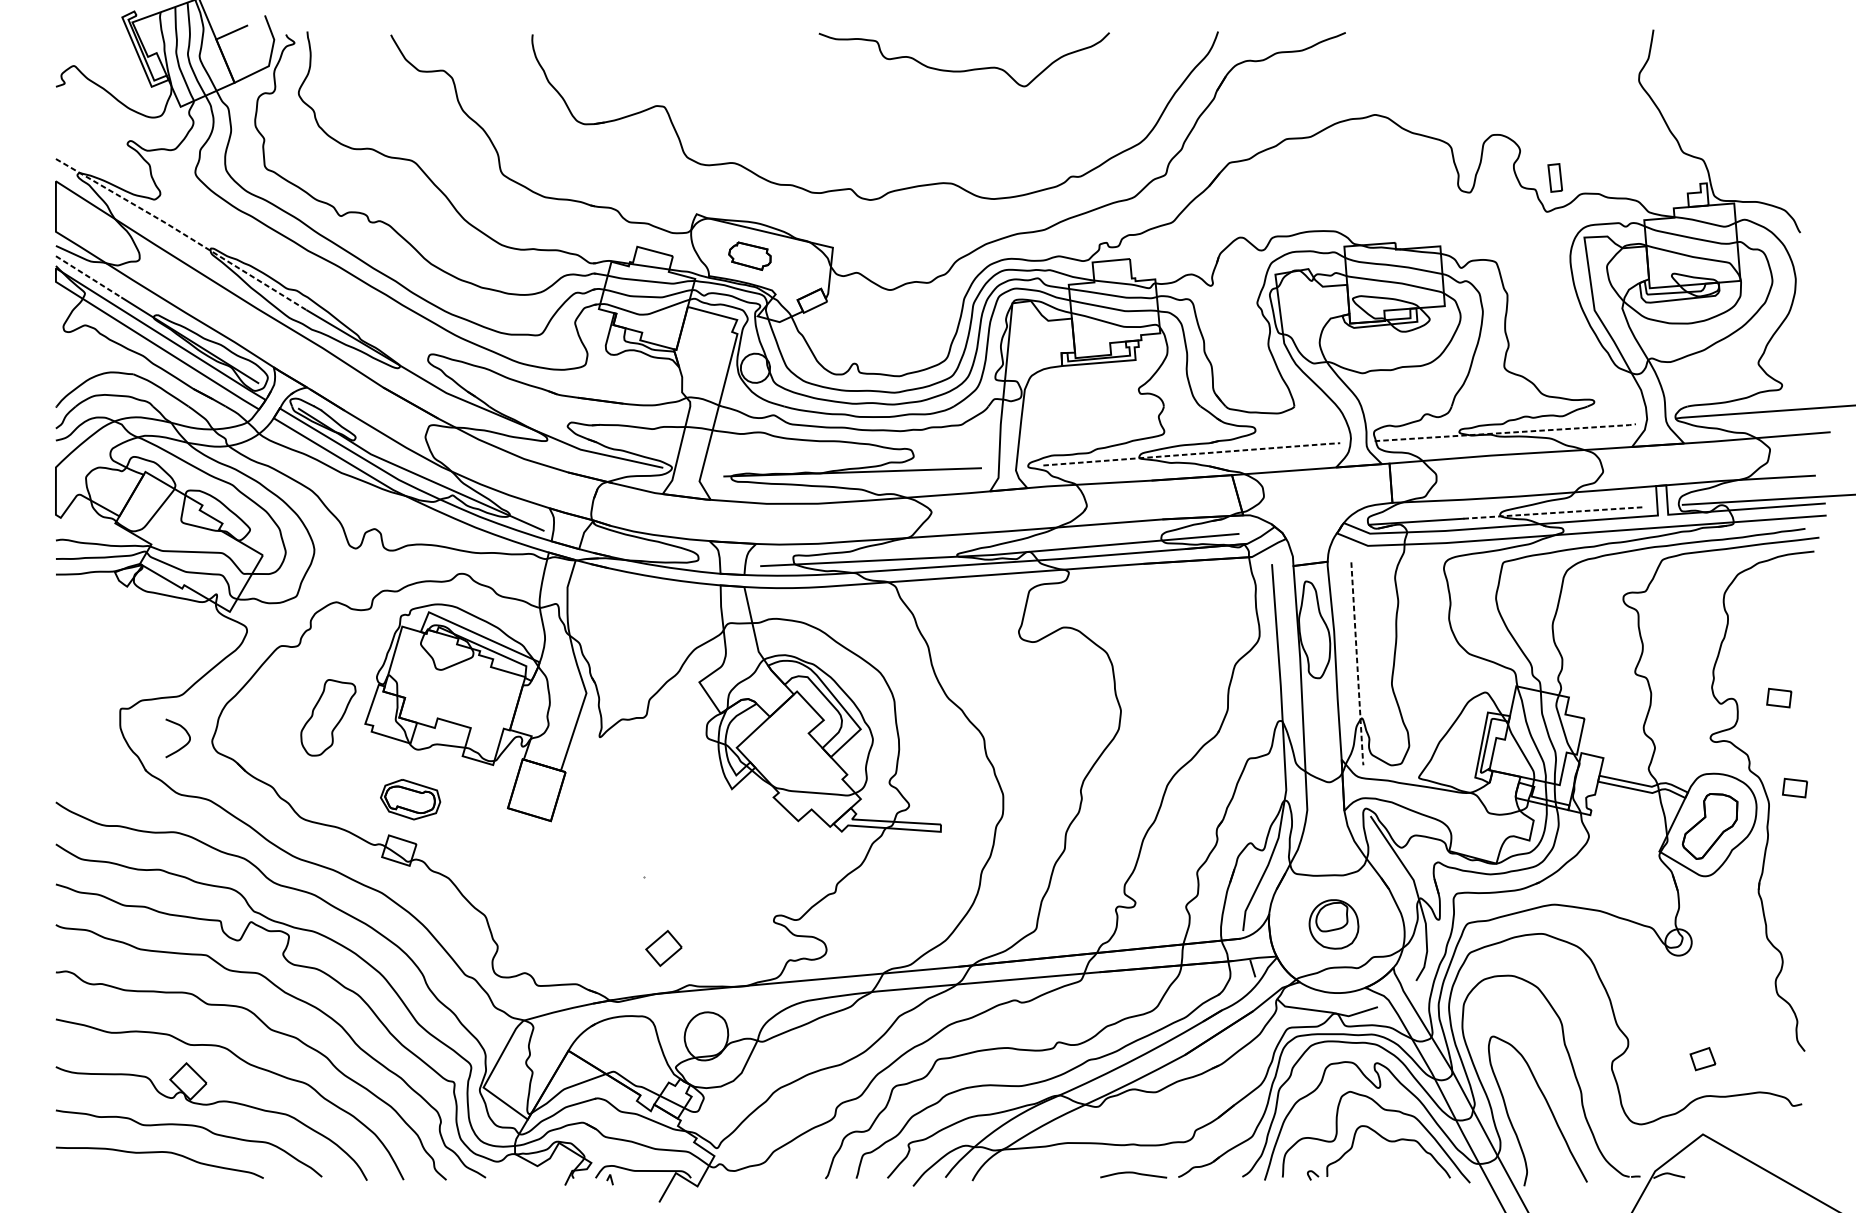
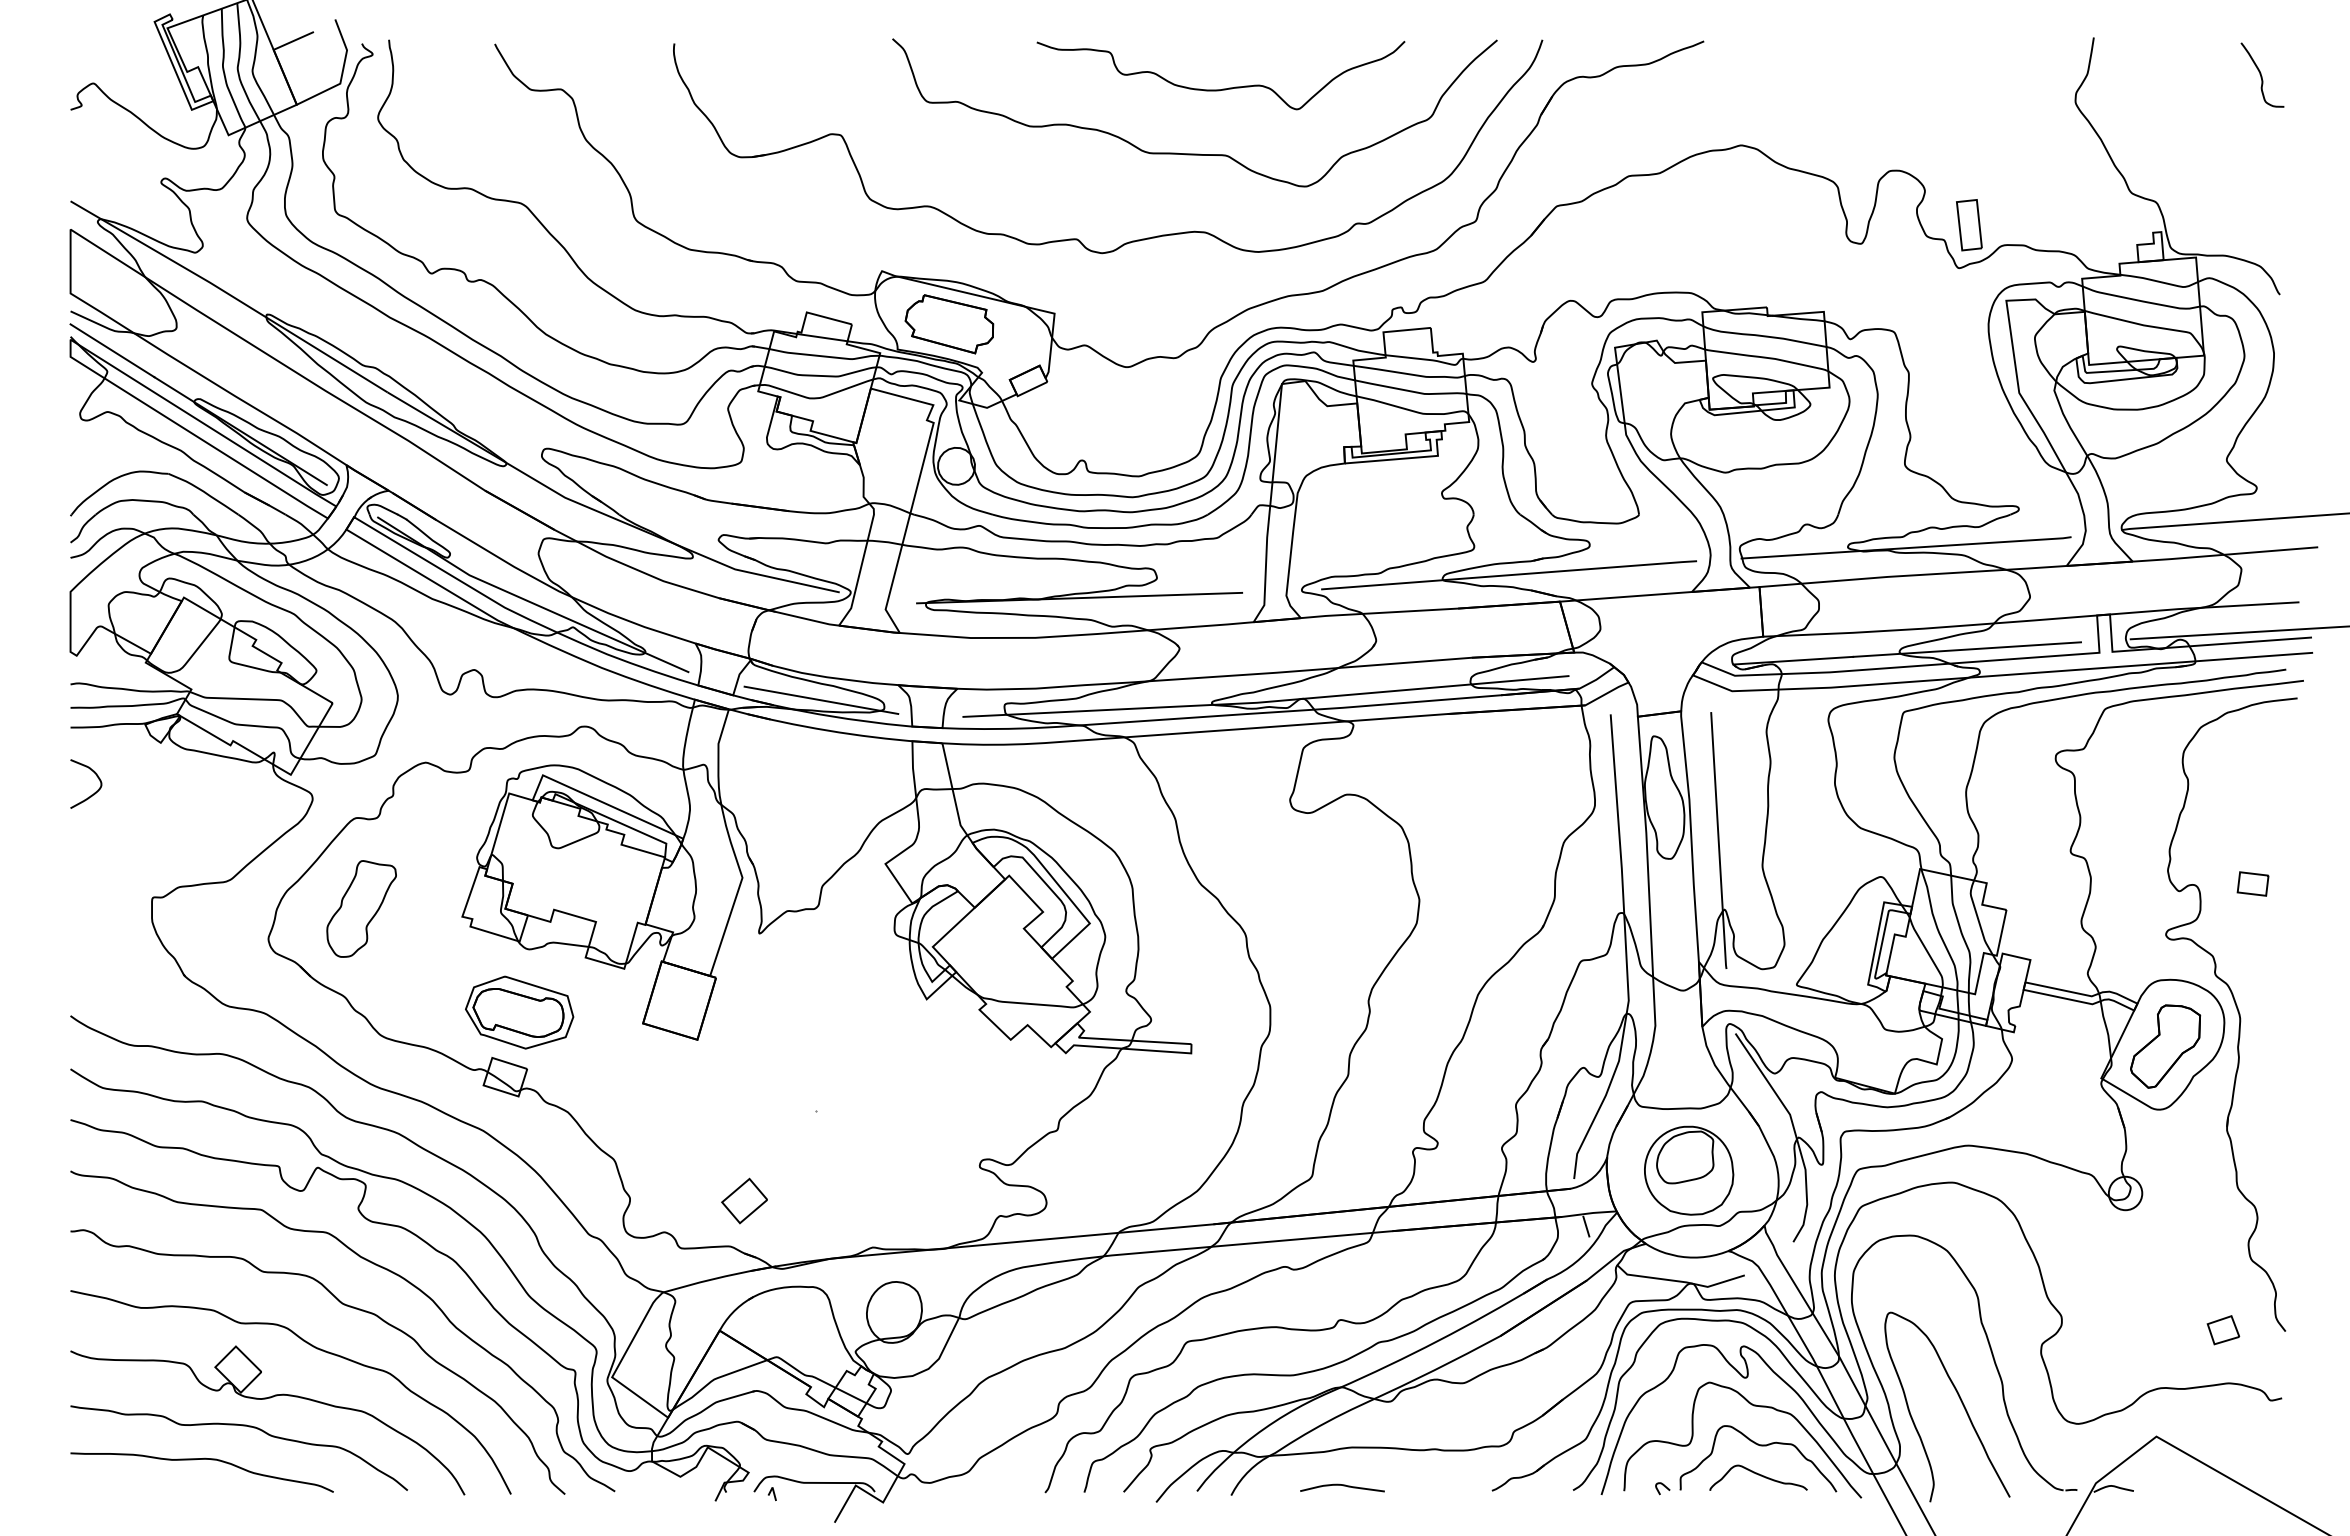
curve: (1785, 58) -> (2261, 74), added
curve: (943, 121) -> (1194, 153), added
part: (1555, 178) -> (1969, 225), size x1.43
line: (181, 232) -> (229, 294), dashed -> solid
part: (749, 256) -> (949, 324), size x1.67
line: (89, 276) -> (112, 350), dashed -> solid
line: (1505, 433) -> (1906, 548), dashed -> solid
line: (1192, 454) -> (1510, 575), dashed -> solid
line: (1553, 512) -> (1967, 649), dashed -> solid
line: (648, 552) -> (821, 699), added
line: (1357, 664) -> (1718, 841), dashed -> solid
part: (328, 717) -> (361, 908), moved
curve: (185, 744) -> (95, 791), moved
part: (1794, 787) -> (2272, 997), removed
part: (410, 799) -> (519, 1012), size x1.43
part: (1334, 924) -> (1689, 1170), size x1.43
part: (663, 948) -> (744, 1200), moved
part: (1702, 1059) -> (2223, 1330), moved
curve: (1388, 1165) -> (1758, 1475), added
curve: (1134, 1173) -> (1343, 1486), moved

